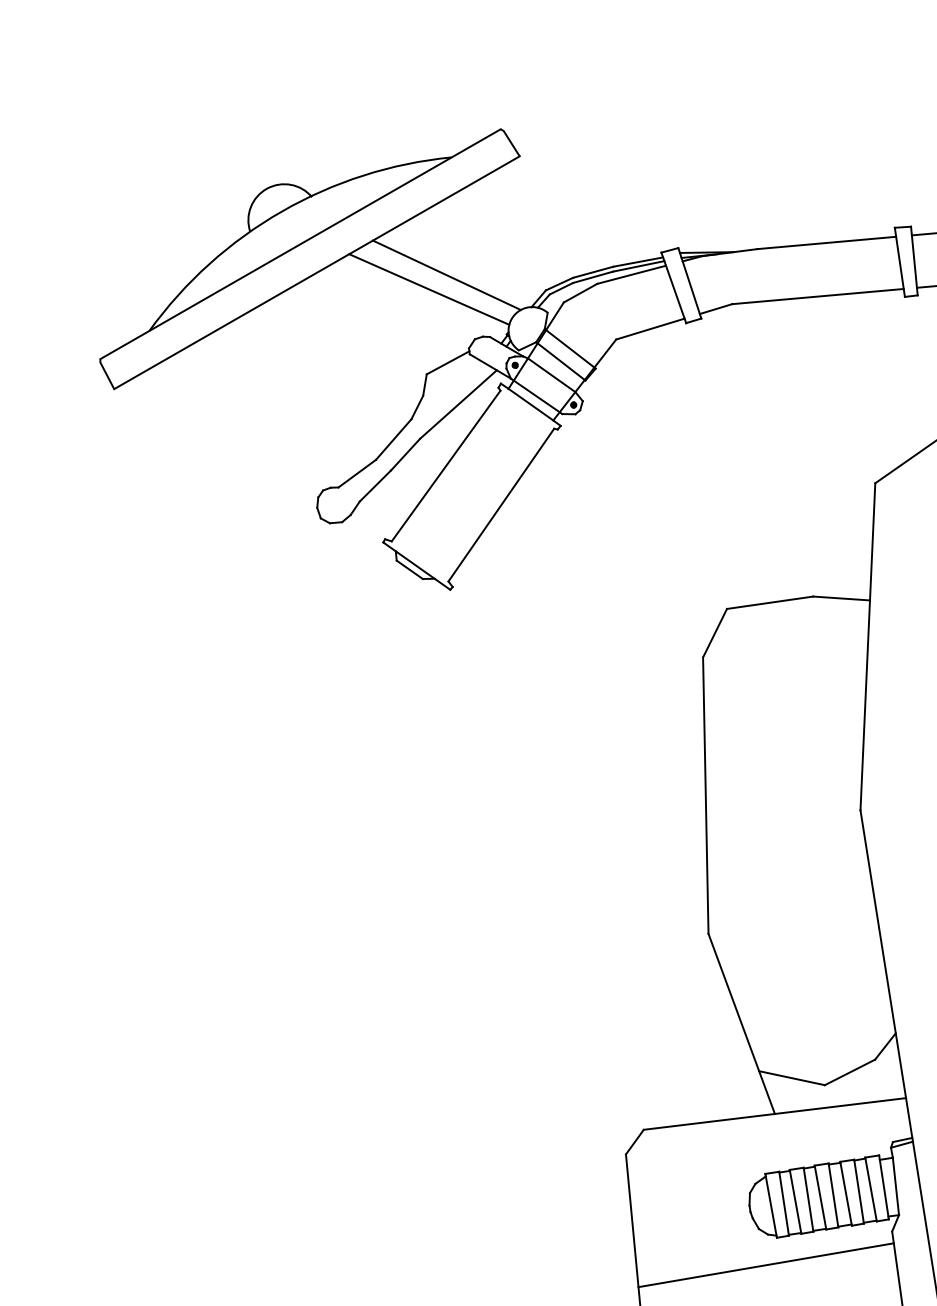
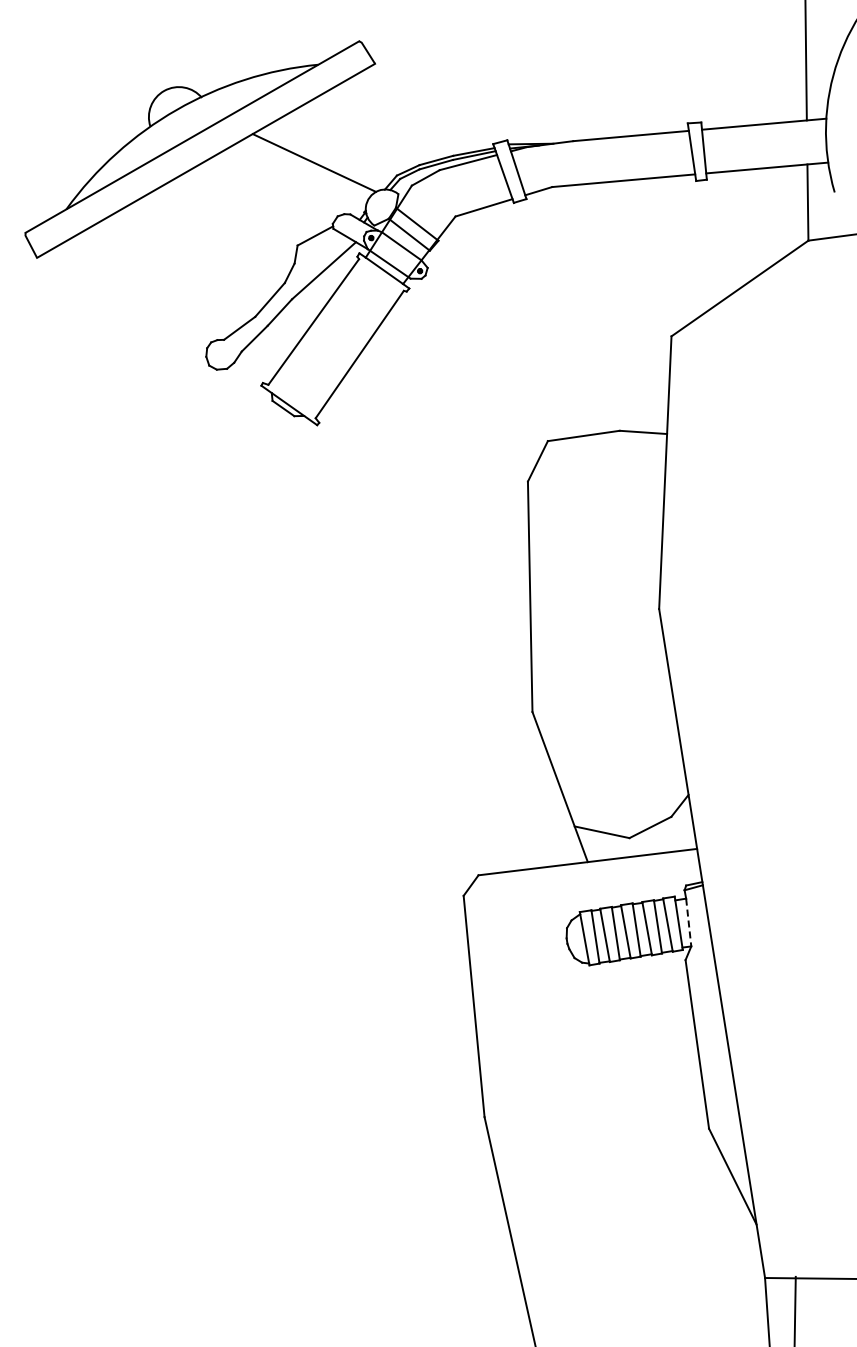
line: (429, 289) -> (299, 174), removed
line: (895, 1187) -> (688, 923), solid -> dashed
line: (766, 1264) -> (580, 987), removed

